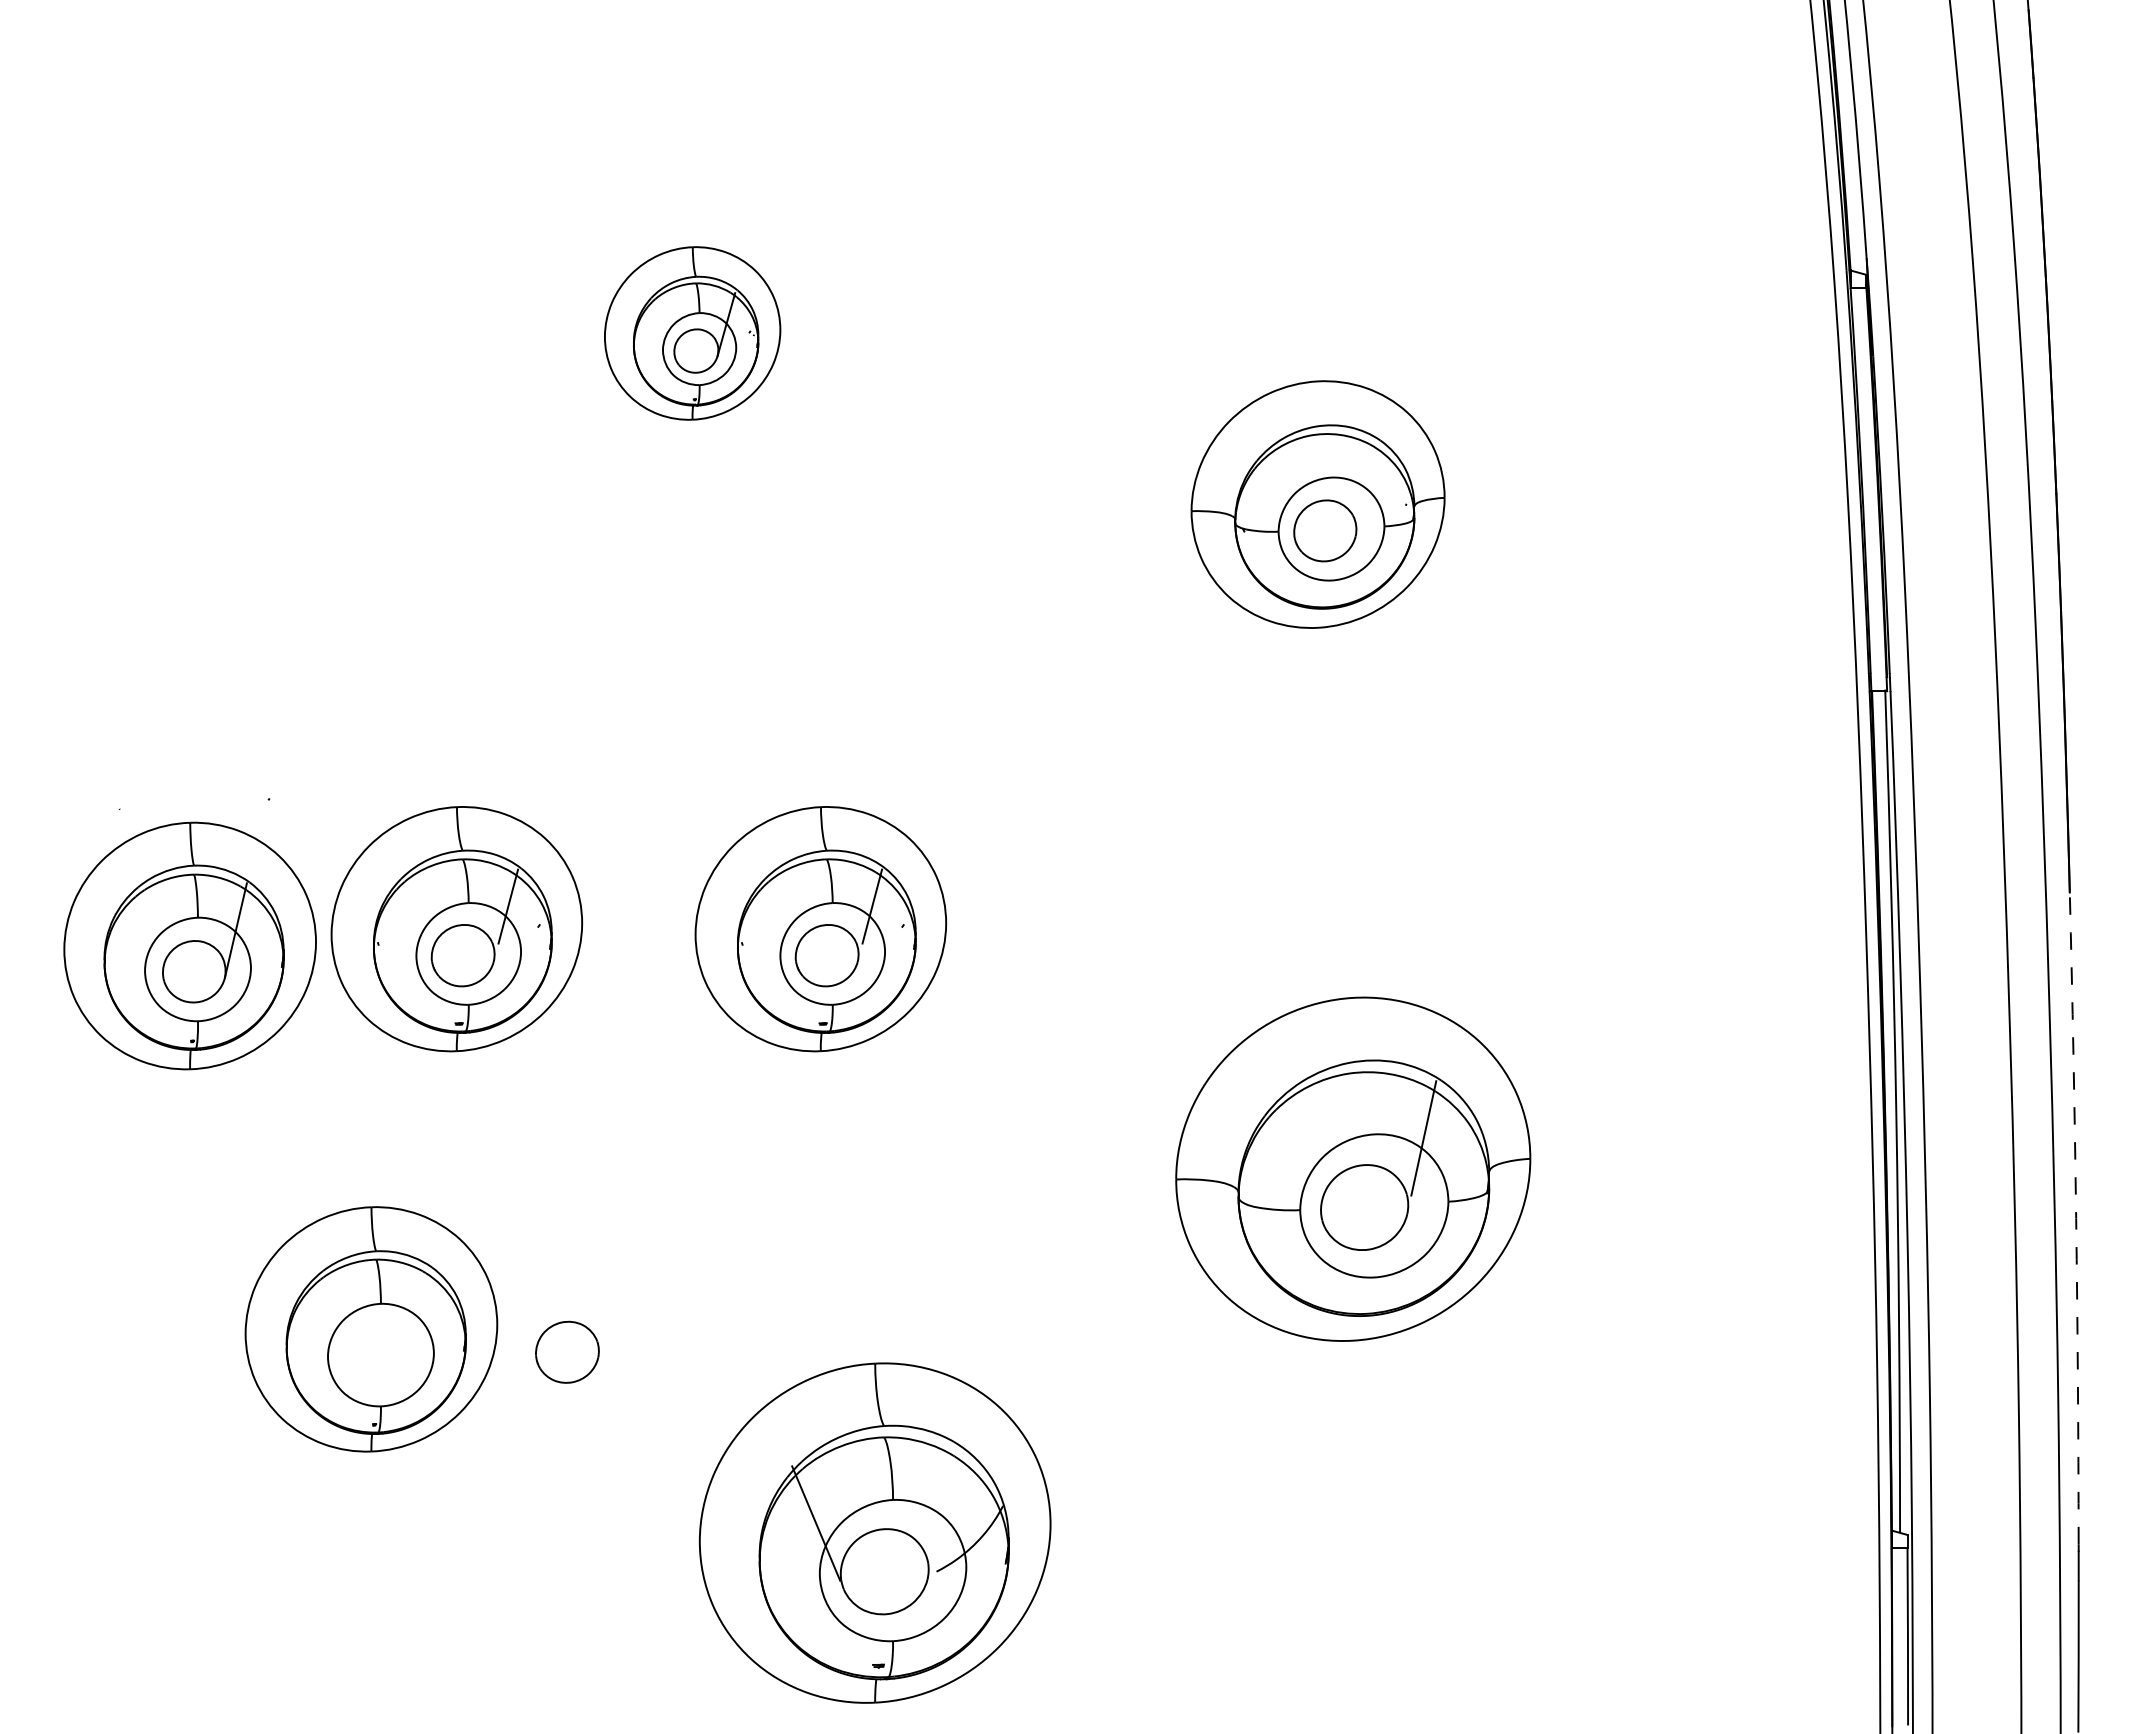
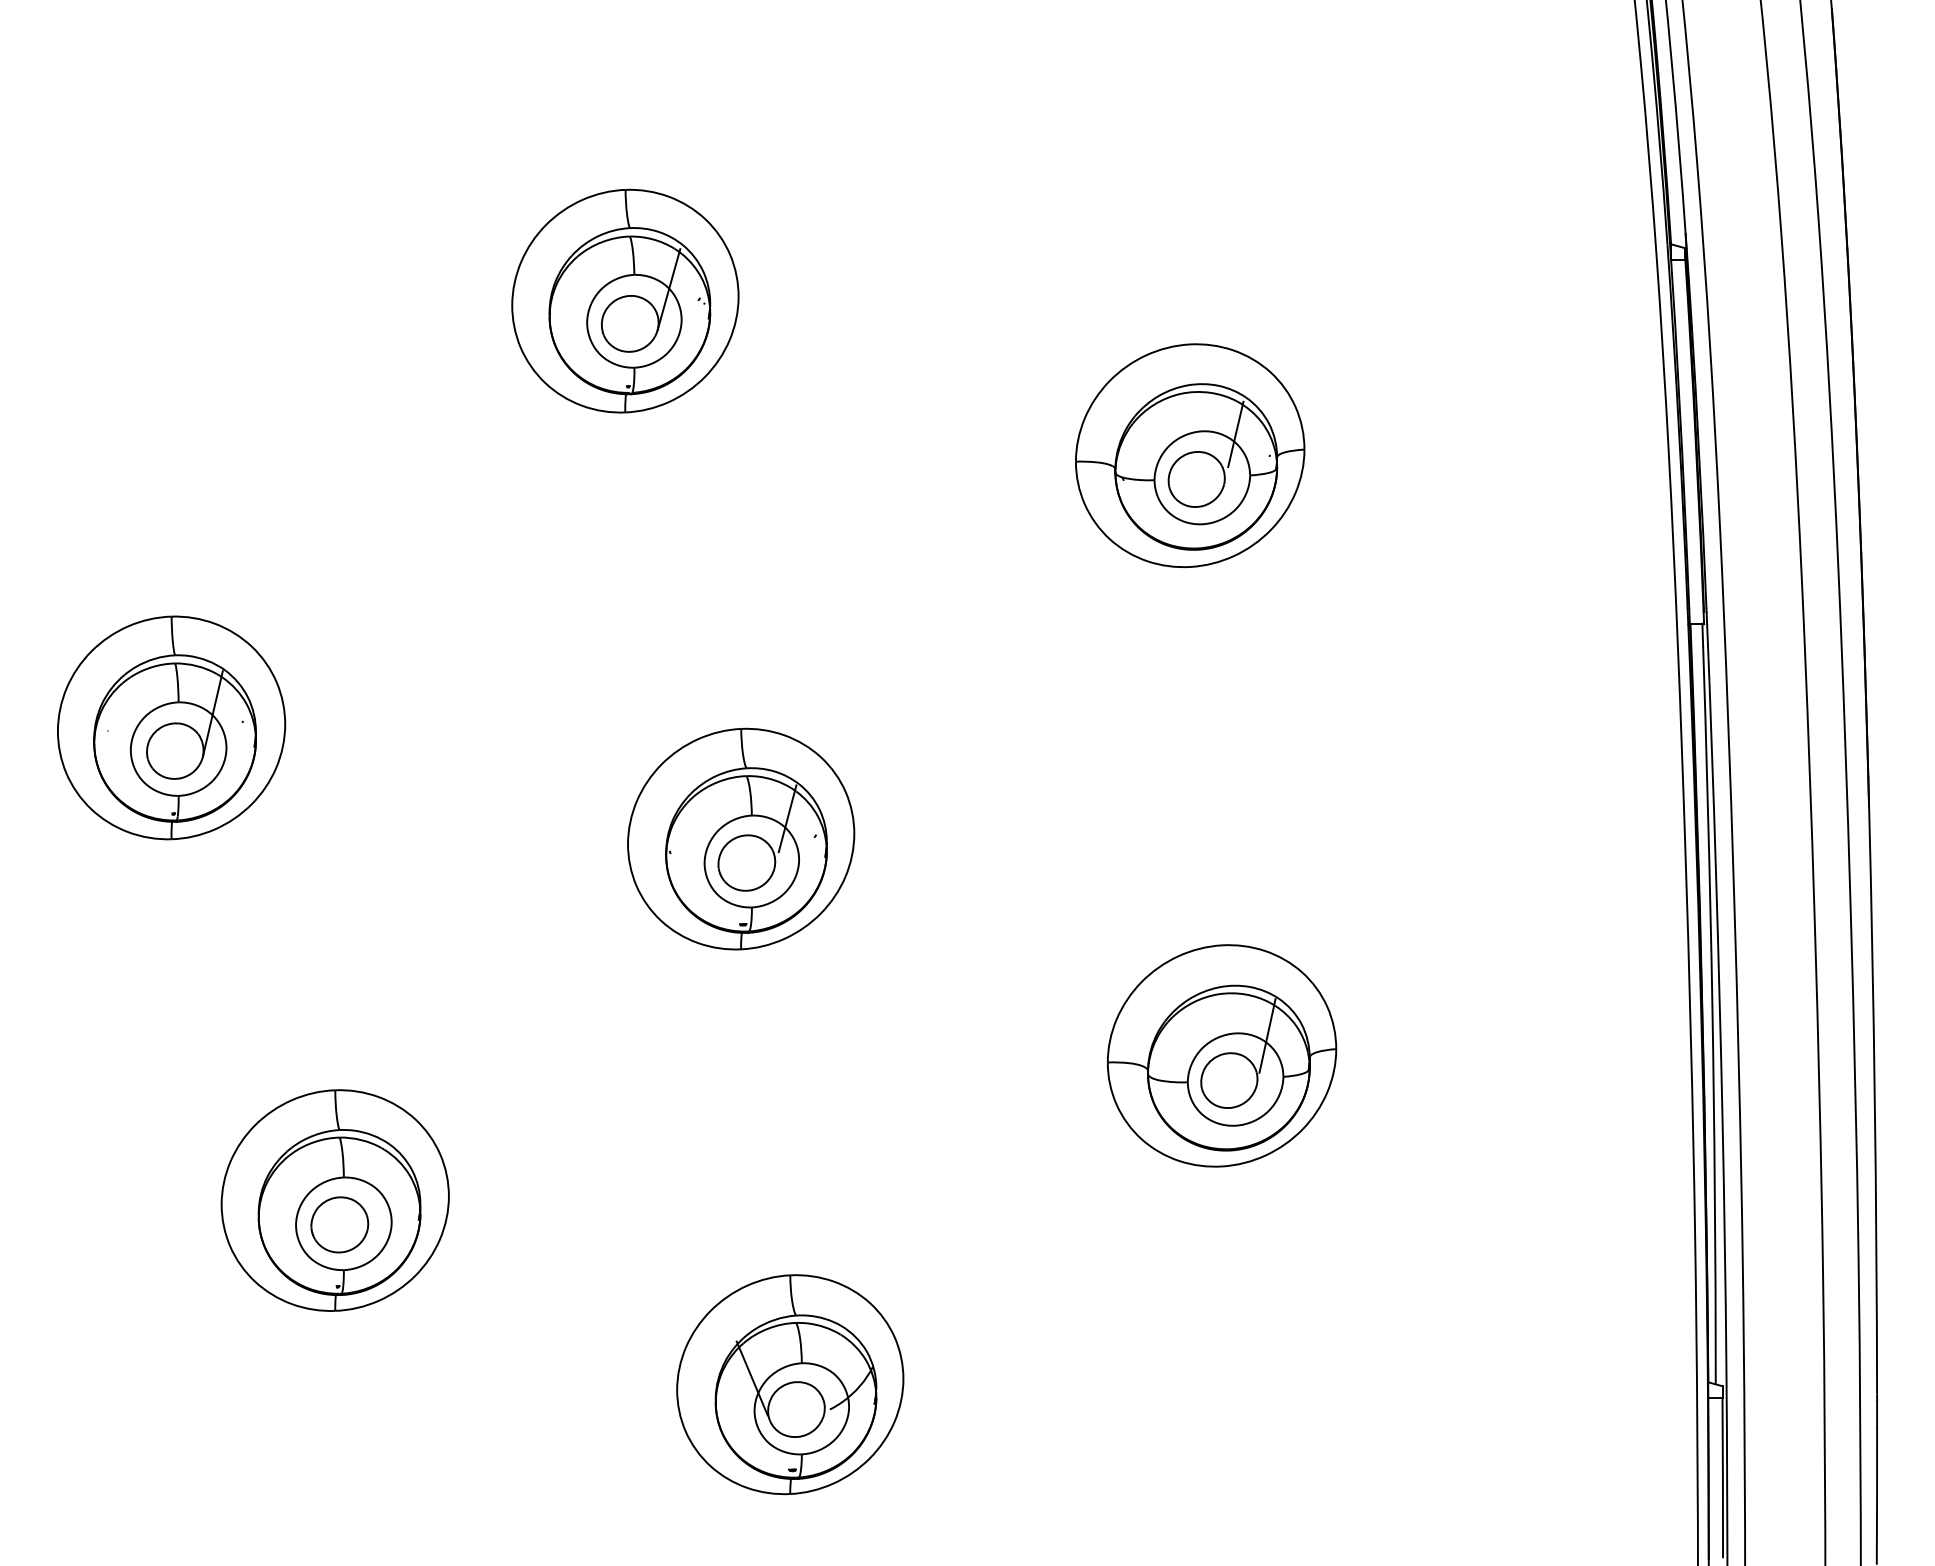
part: (692, 333) -> (625, 301), size x1.43
line: (1368, 480) -> (1235, 433), added
part: (456, 929) -> (412, 839), removed
part: (189, 945) -> (170, 727), moved
part: (1353, 1168) -> (1222, 1055), size x0.71
arc: (2076, 1218) -> (1875, 1100), dashed -> solid
part: (567, 1351) -> (339, 1224), moved
part: (875, 1533) -> (790, 1384), size x0.71

